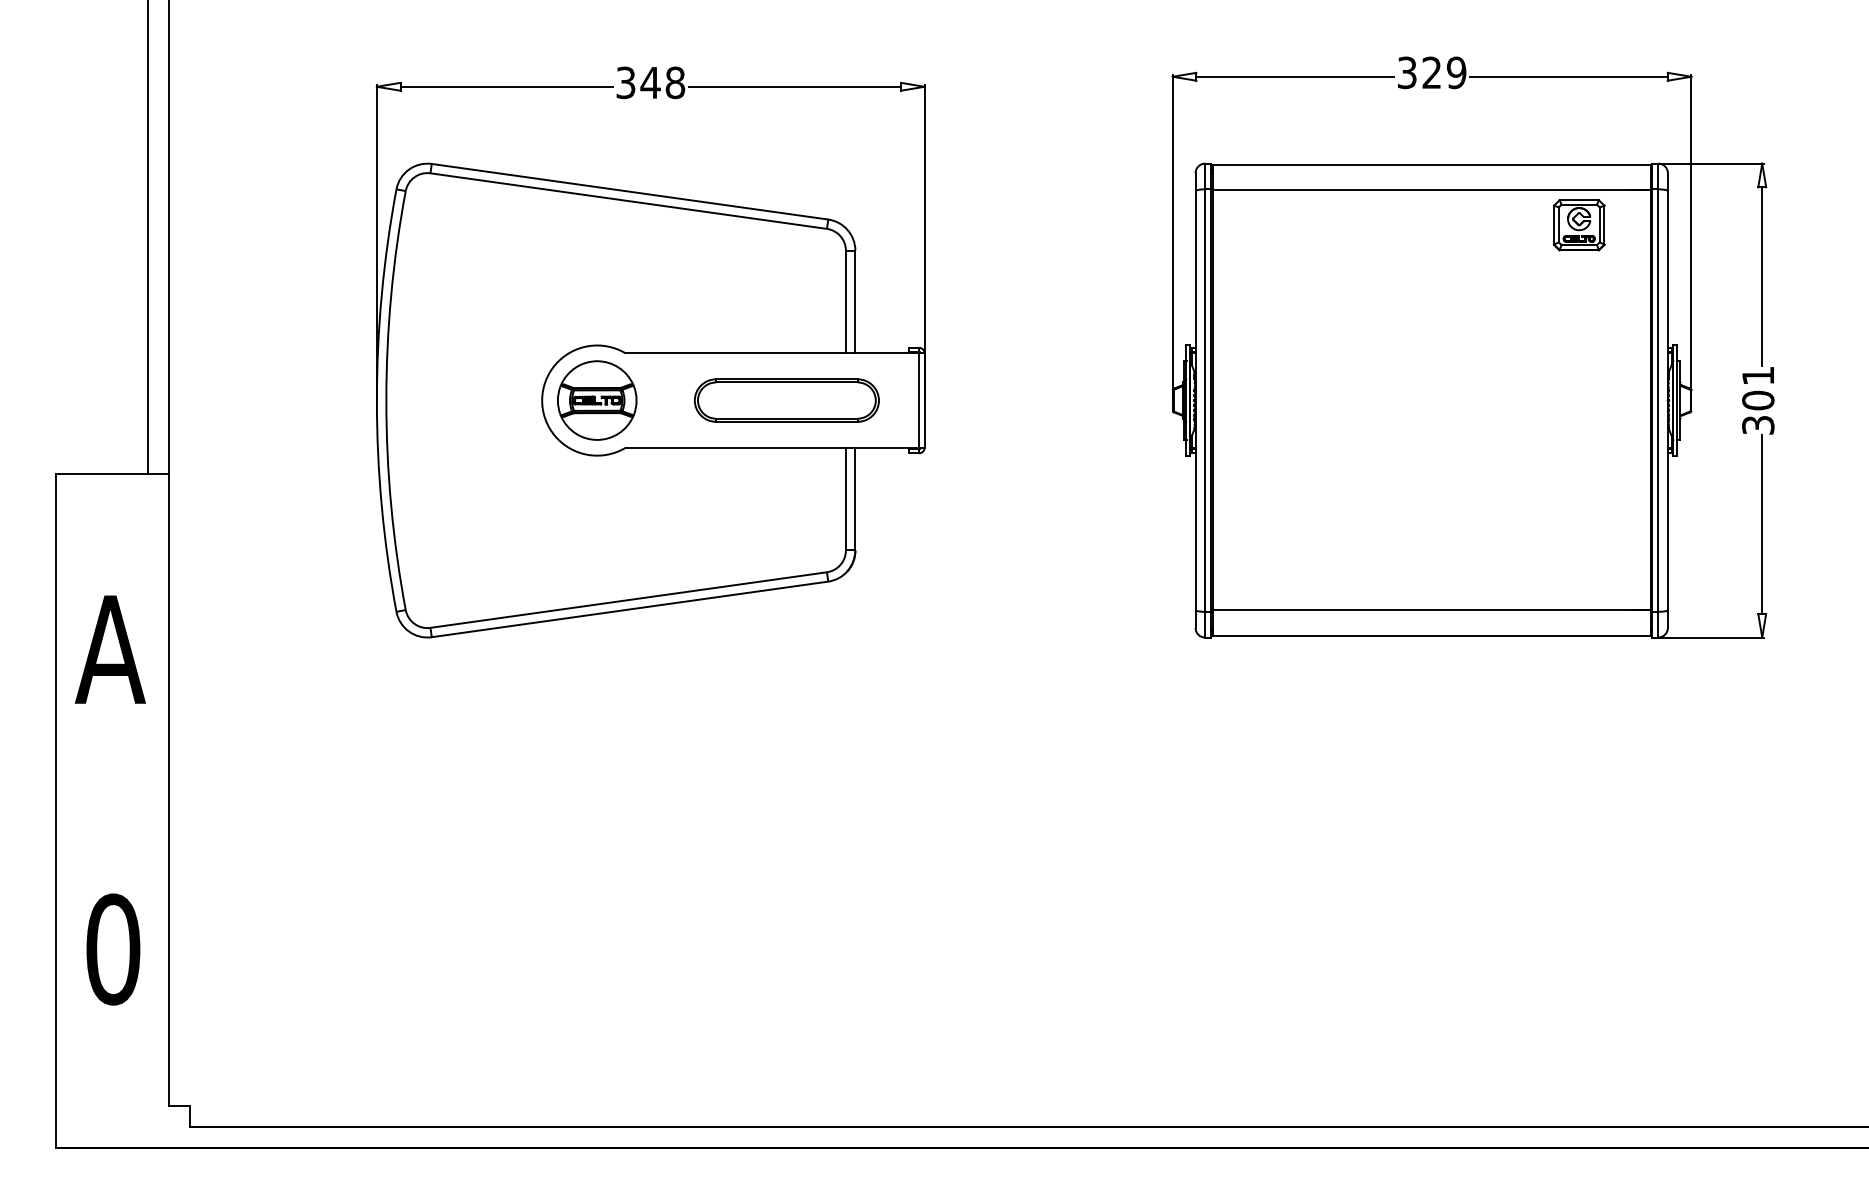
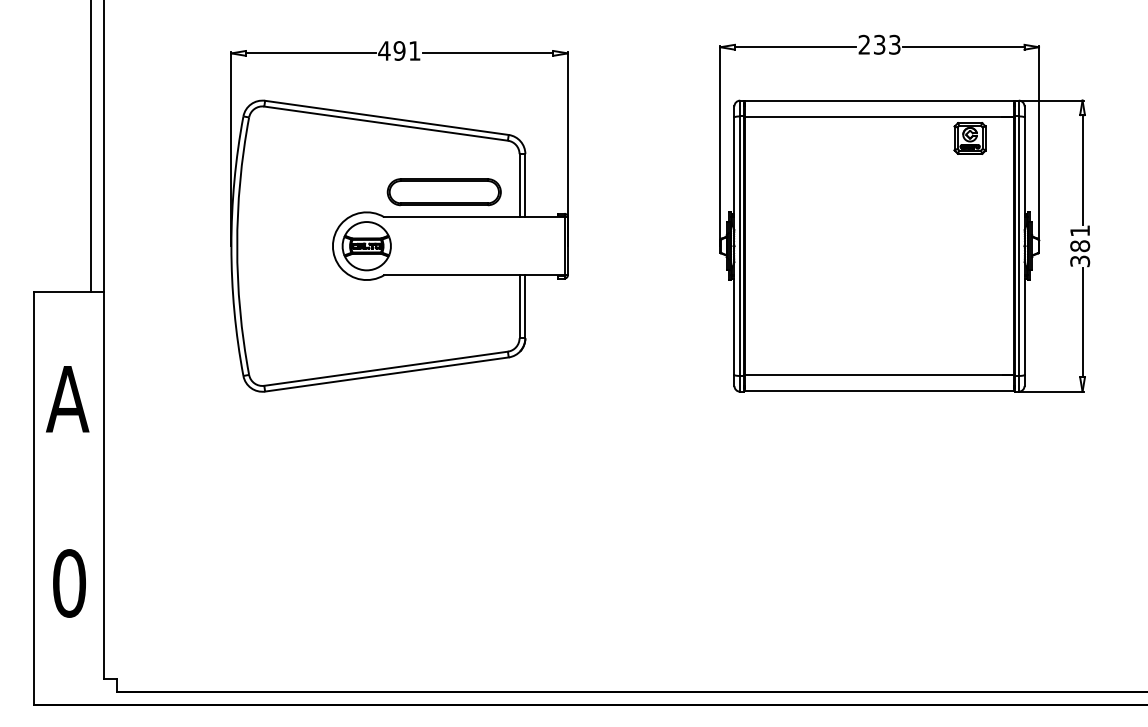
text: (1431, 72) -> (879, 44), 329 -> 233
text: (650, 82) -> (399, 50), 348 -> 491
part: (785, 401) -> (443, 192), moved
text: (1757, 401) -> (1079, 246), 301 -> 381

